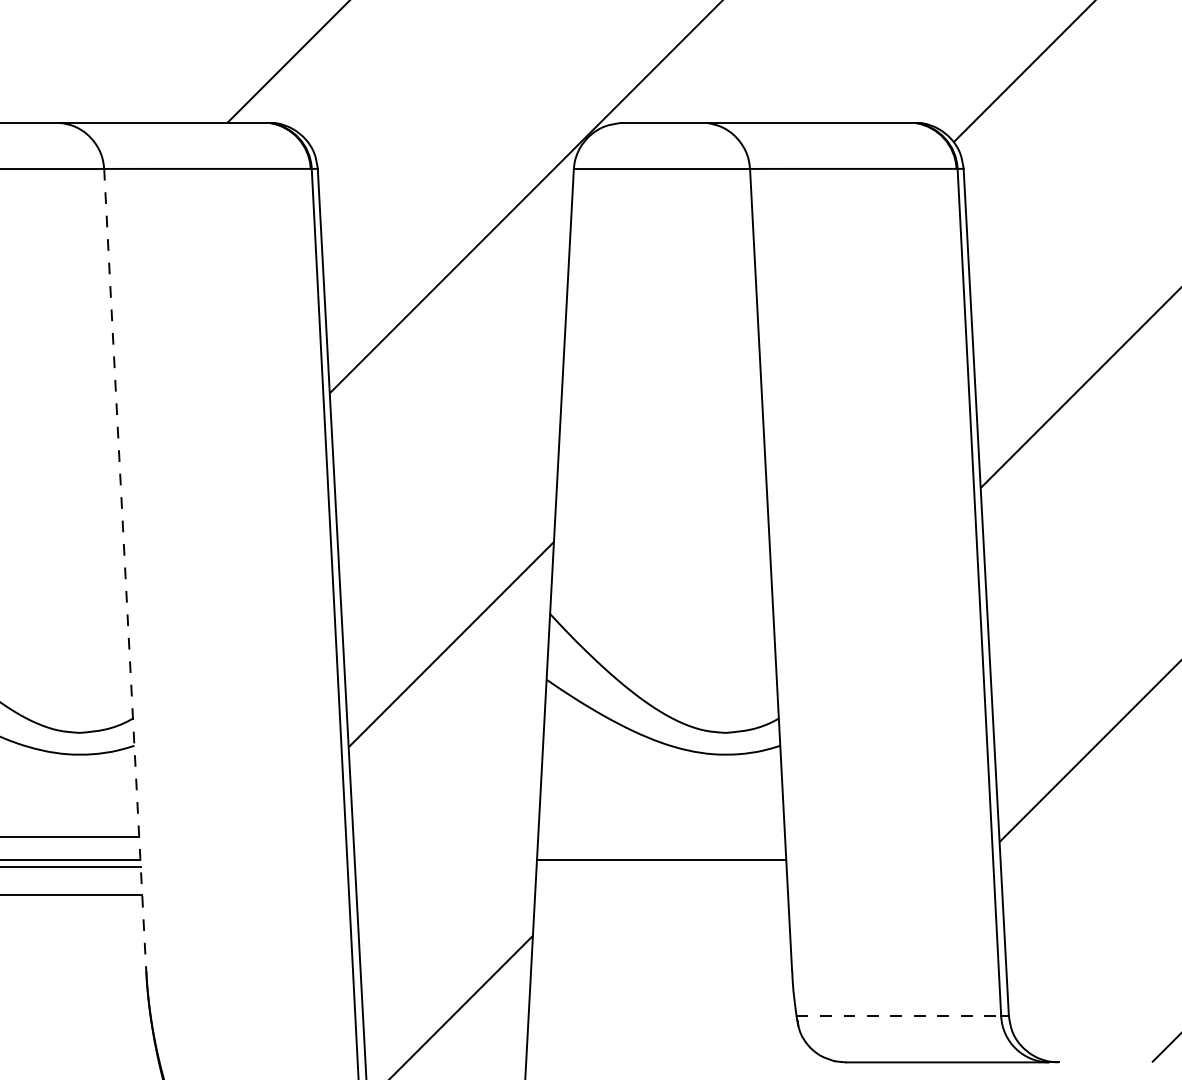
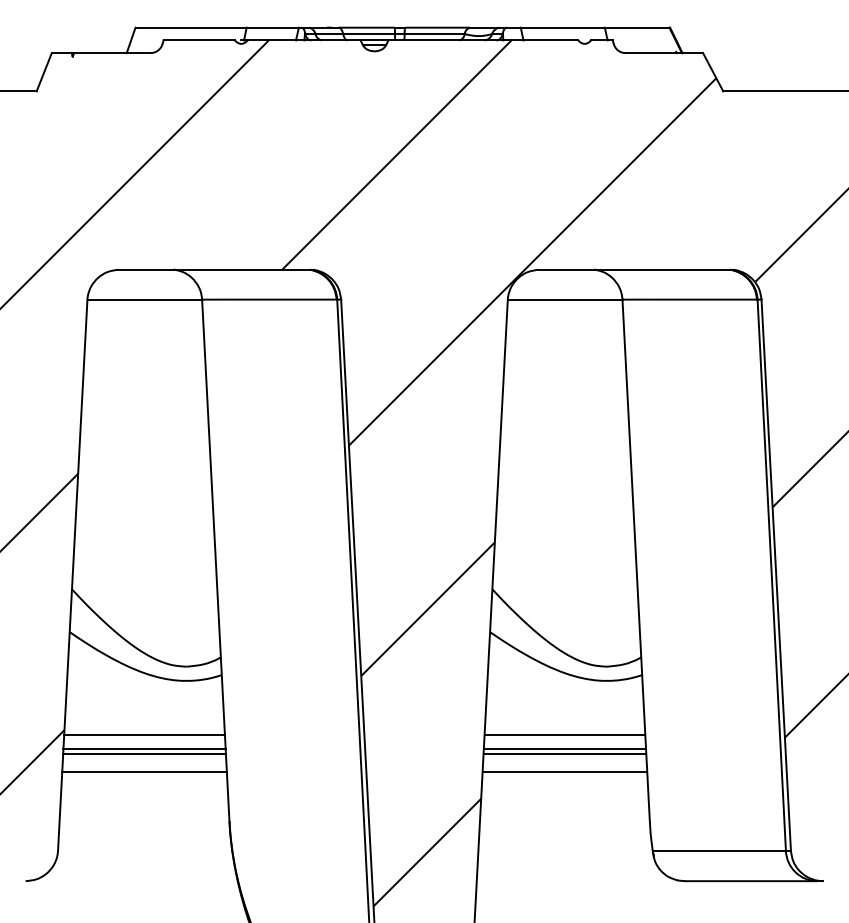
line: (124, 571) -> (215, 561), dashed -> solid
line: (660, 837) -> (564, 734), added
line: (660, 866) -> (564, 753), added
line: (660, 893) -> (564, 771), added
line: (899, 1015) -> (719, 850), dashed -> solid

